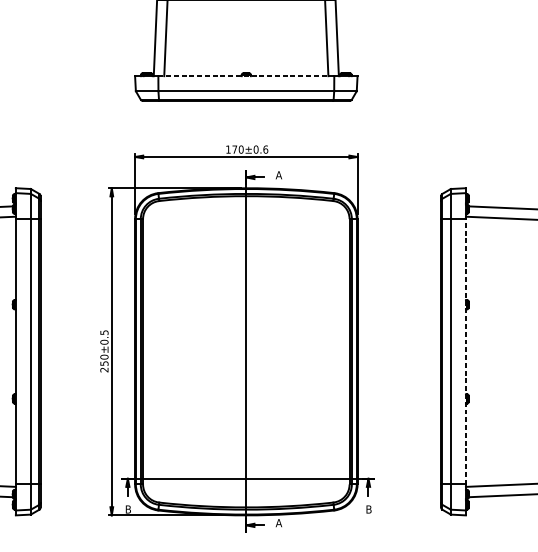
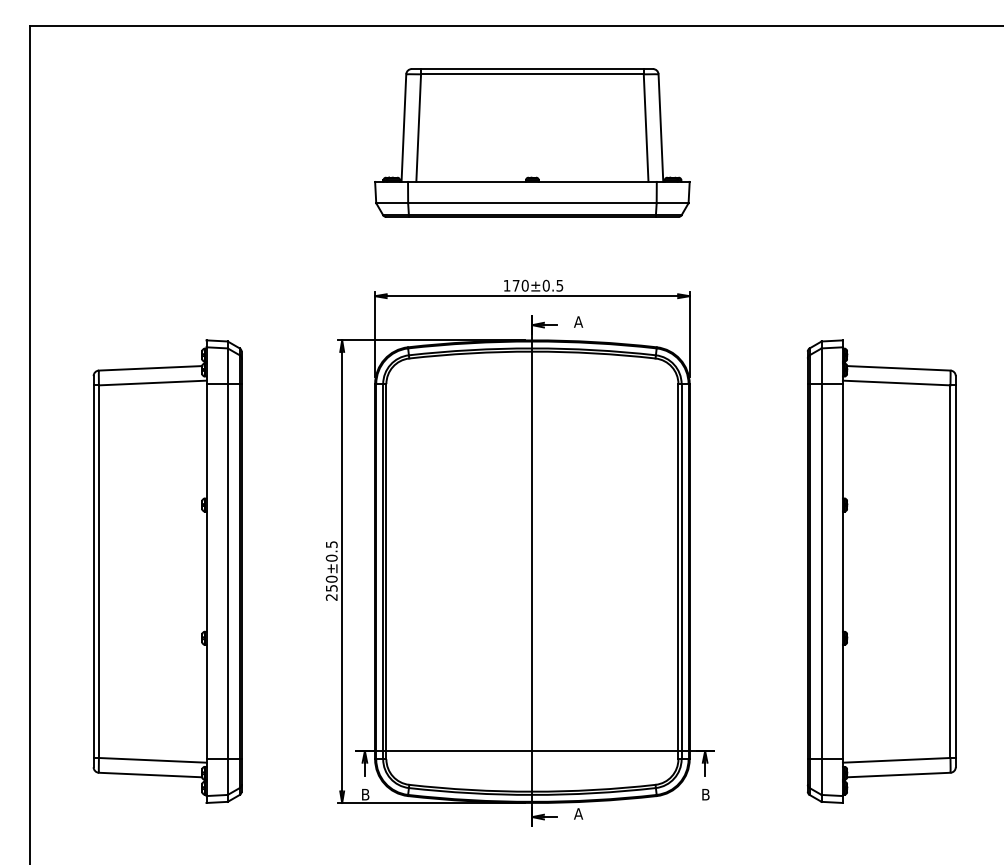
line: (245, 75) -> (531, 181), dashed -> solid
text: (265, 149) -> (559, 285), 170±0.6 -> 170±0.5
line: (465, 351) -> (842, 571), dashed -> solid

